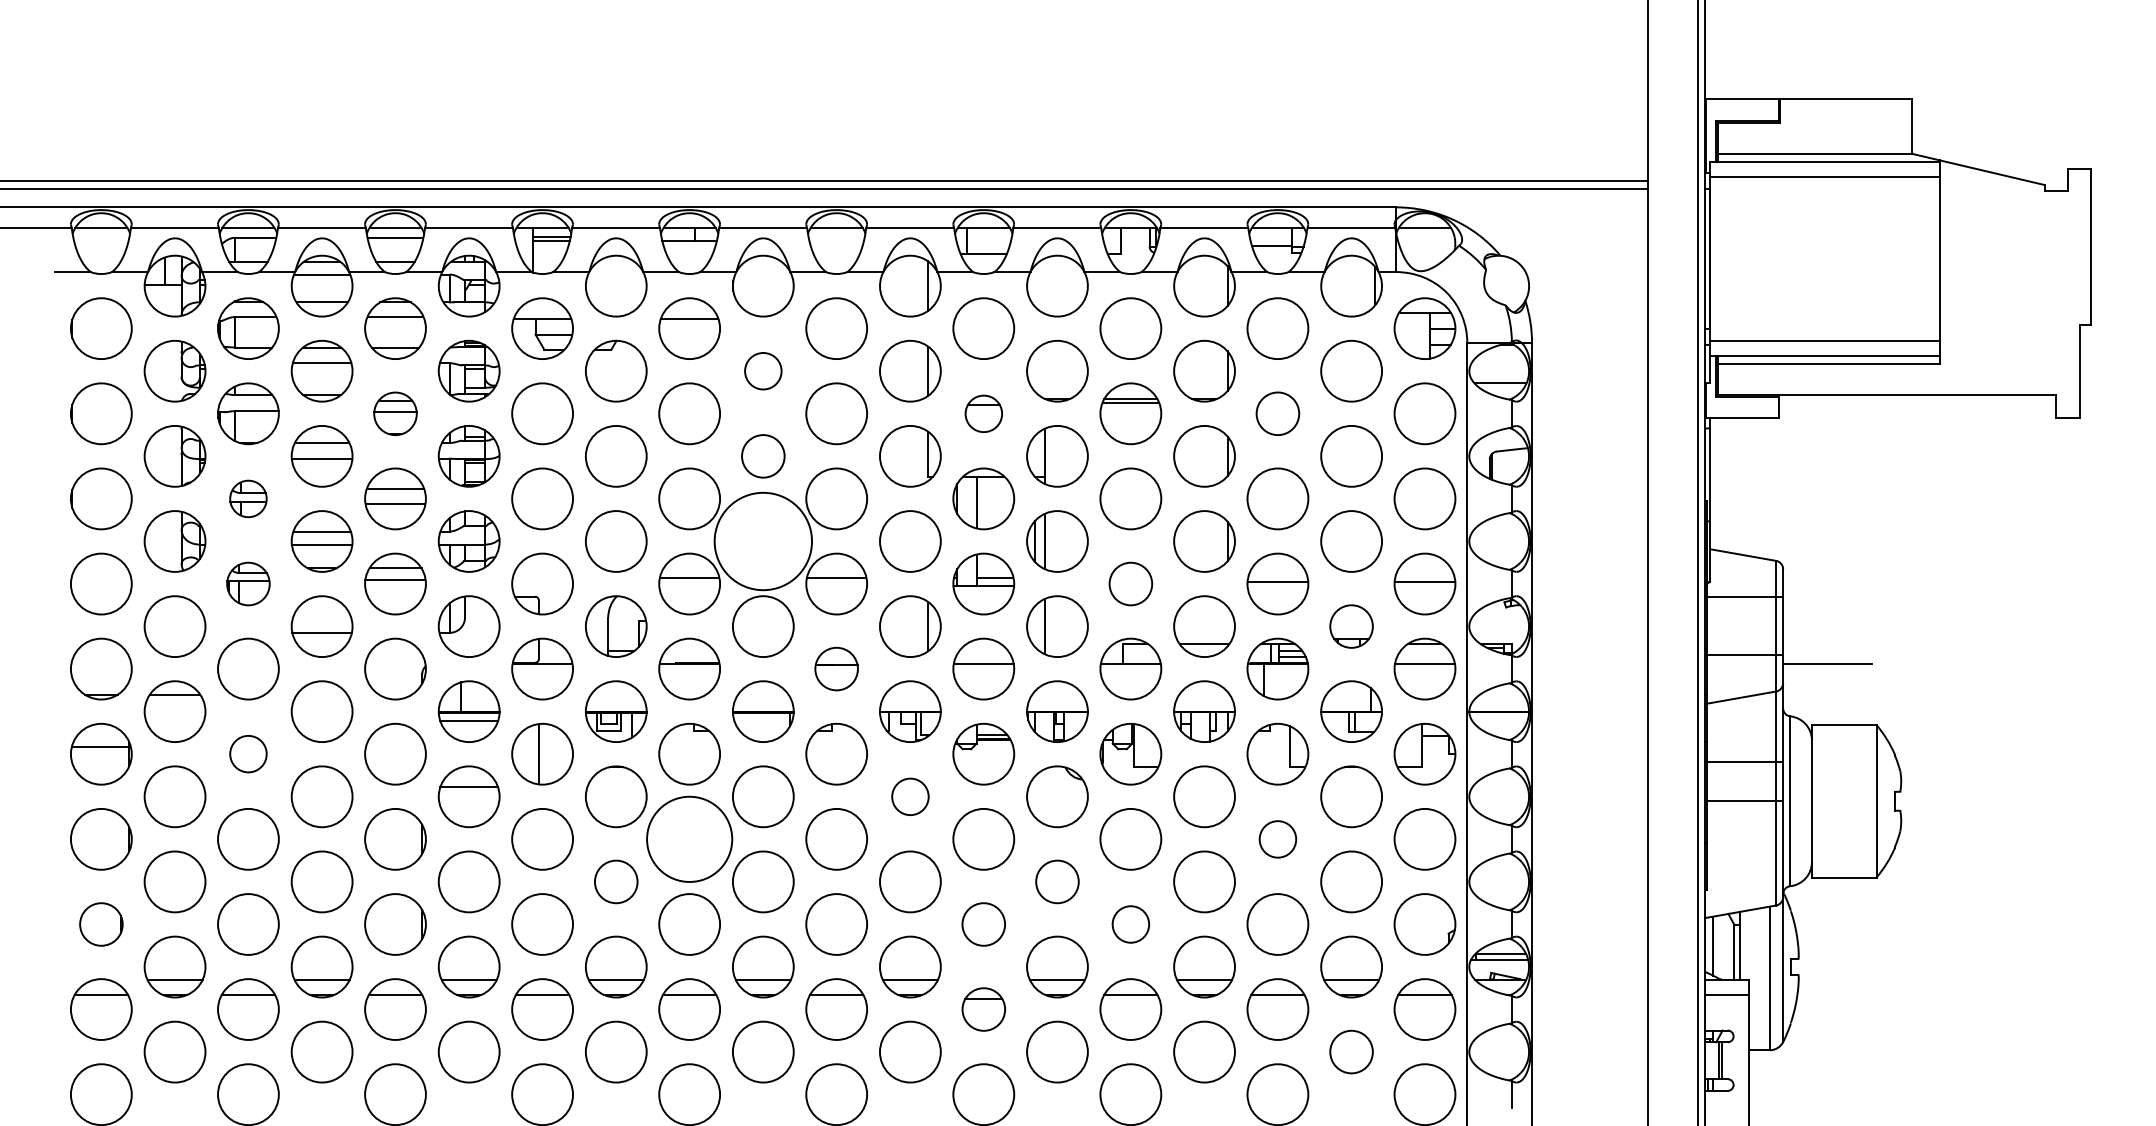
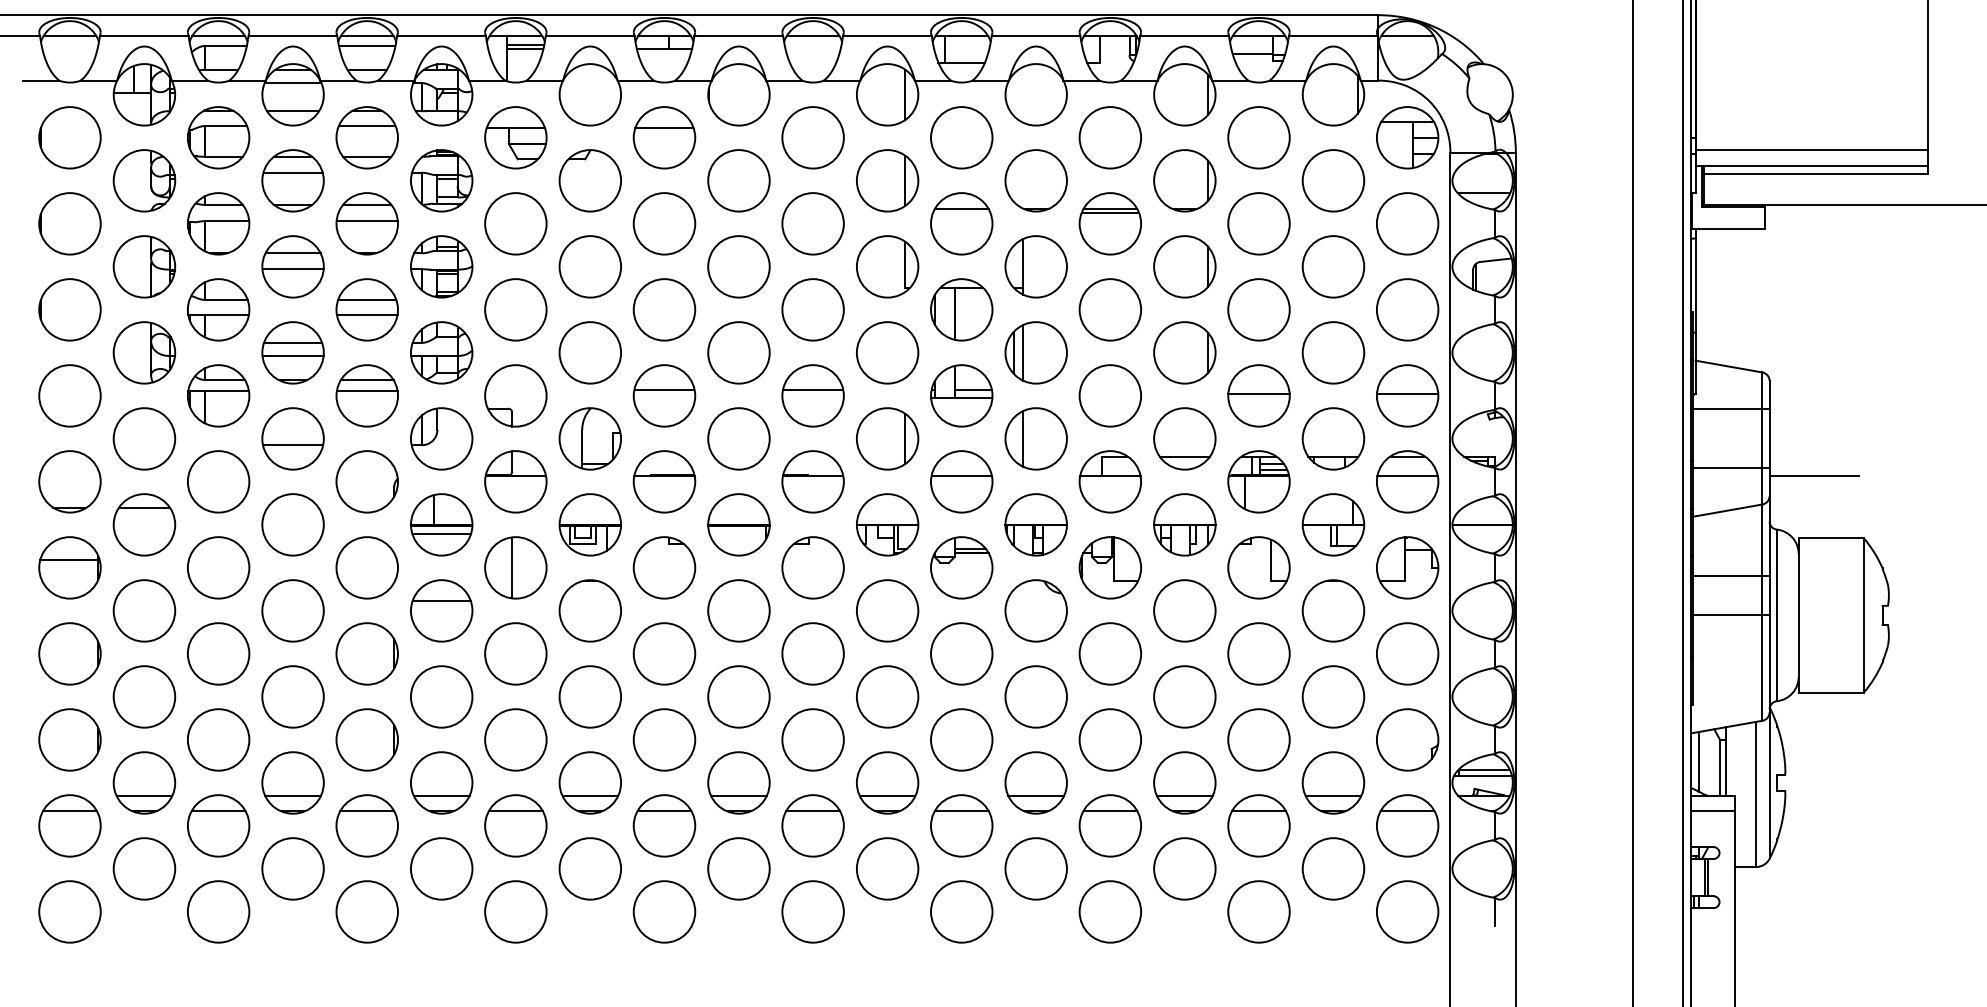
circle: (762, 370) -> (738, 180), size x1.67
part: (395, 413) -> (367, 223), size x1.43
part: (983, 413) -> (961, 223), size x1.67
circle: (1277, 413) -> (1258, 223), size x1.43
circle: (762, 455) -> (738, 265), size x1.43
part: (248, 498) -> (218, 309), size x1.67
circle: (762, 541) -> (738, 352), size x0.62
part: (248, 583) -> (218, 395), size x1.43
circle: (1130, 583) -> (1110, 395), size x1.43
part: (1351, 626) -> (1333, 438), size x1.43
part: (836, 668) -> (812, 481), size x1.43
circle: (248, 753) -> (218, 567), size x1.67
circle: (910, 796) -> (887, 610), size x1.67
circle: (689, 838) -> (664, 653), size x0.71
circle: (1277, 839) -> (1258, 654), size x1.67
circle: (615, 881) -> (589, 696), size x1.43
circle: (1057, 881) -> (1036, 696), size x1.43
part: (101, 924) -> (70, 739), size x1.43
circle: (983, 924) -> (961, 739), size x1.43
circle: (1130, 924) -> (1110, 739), size x1.67
part: (983, 1009) -> (961, 825), size x1.43
circle: (1351, 1051) -> (1333, 868), size x1.43

